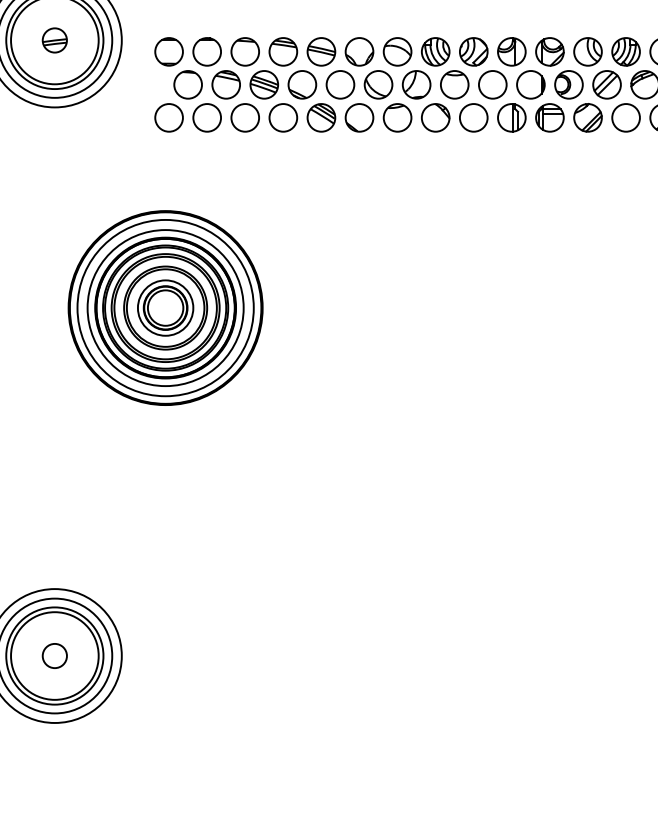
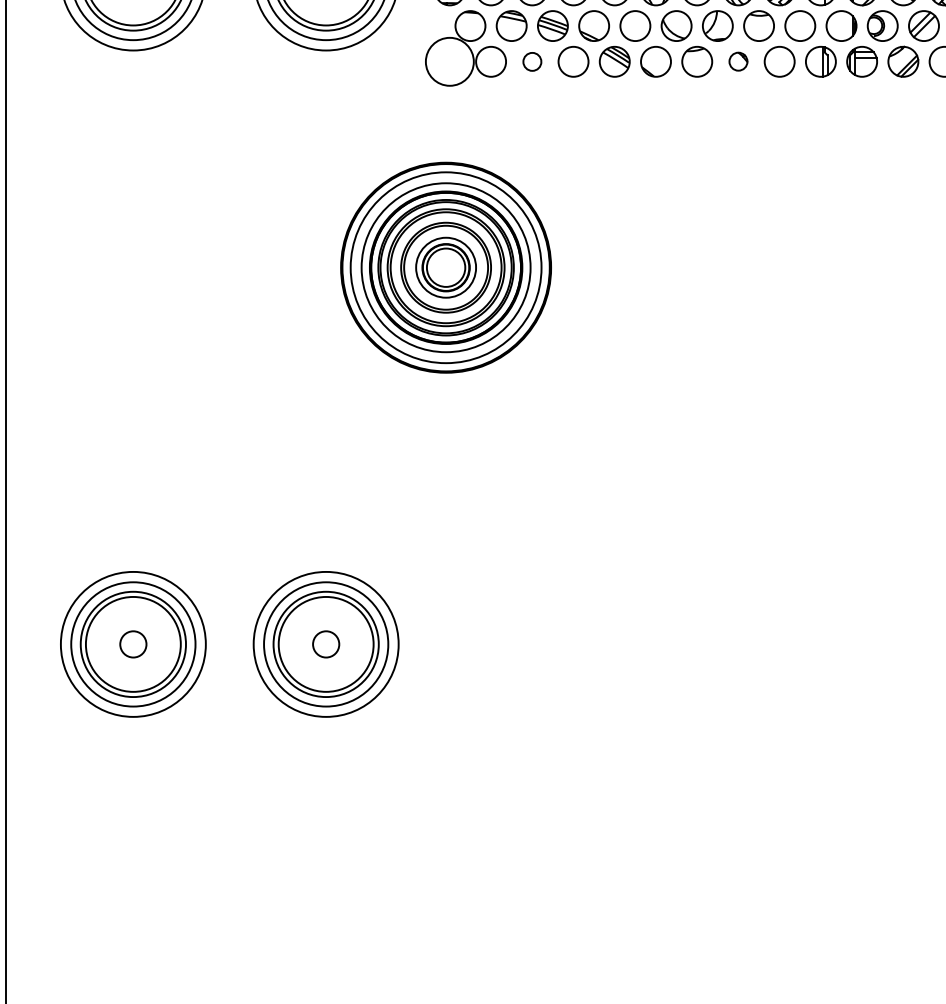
circle: (168, 117) -> (449, 61), size x1.6
circle: (245, 117) -> (532, 61), size x0.6
part: (435, 117) -> (738, 61), size x0.6

